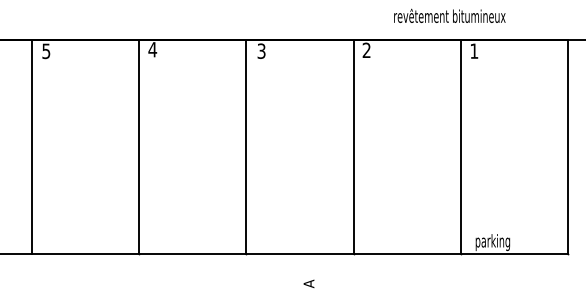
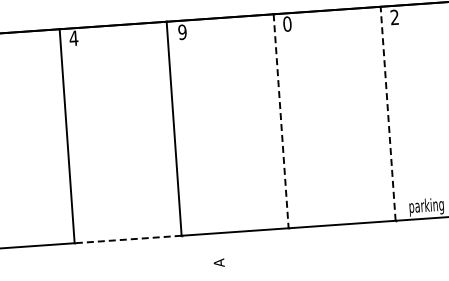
text: (261, 50) -> (182, 31), 3 -> 9
text: (366, 50) -> (287, 24), 2 -> 0
text: (474, 50) -> (394, 16), 1 -> 2
line: (460, 146) -> (387, 113), solid -> dashed
line: (353, 147) -> (280, 121), solid -> dashed
line: (192, 254) -> (127, 239), solid -> dashed
text: (308, 283) -> (218, 262), moved

